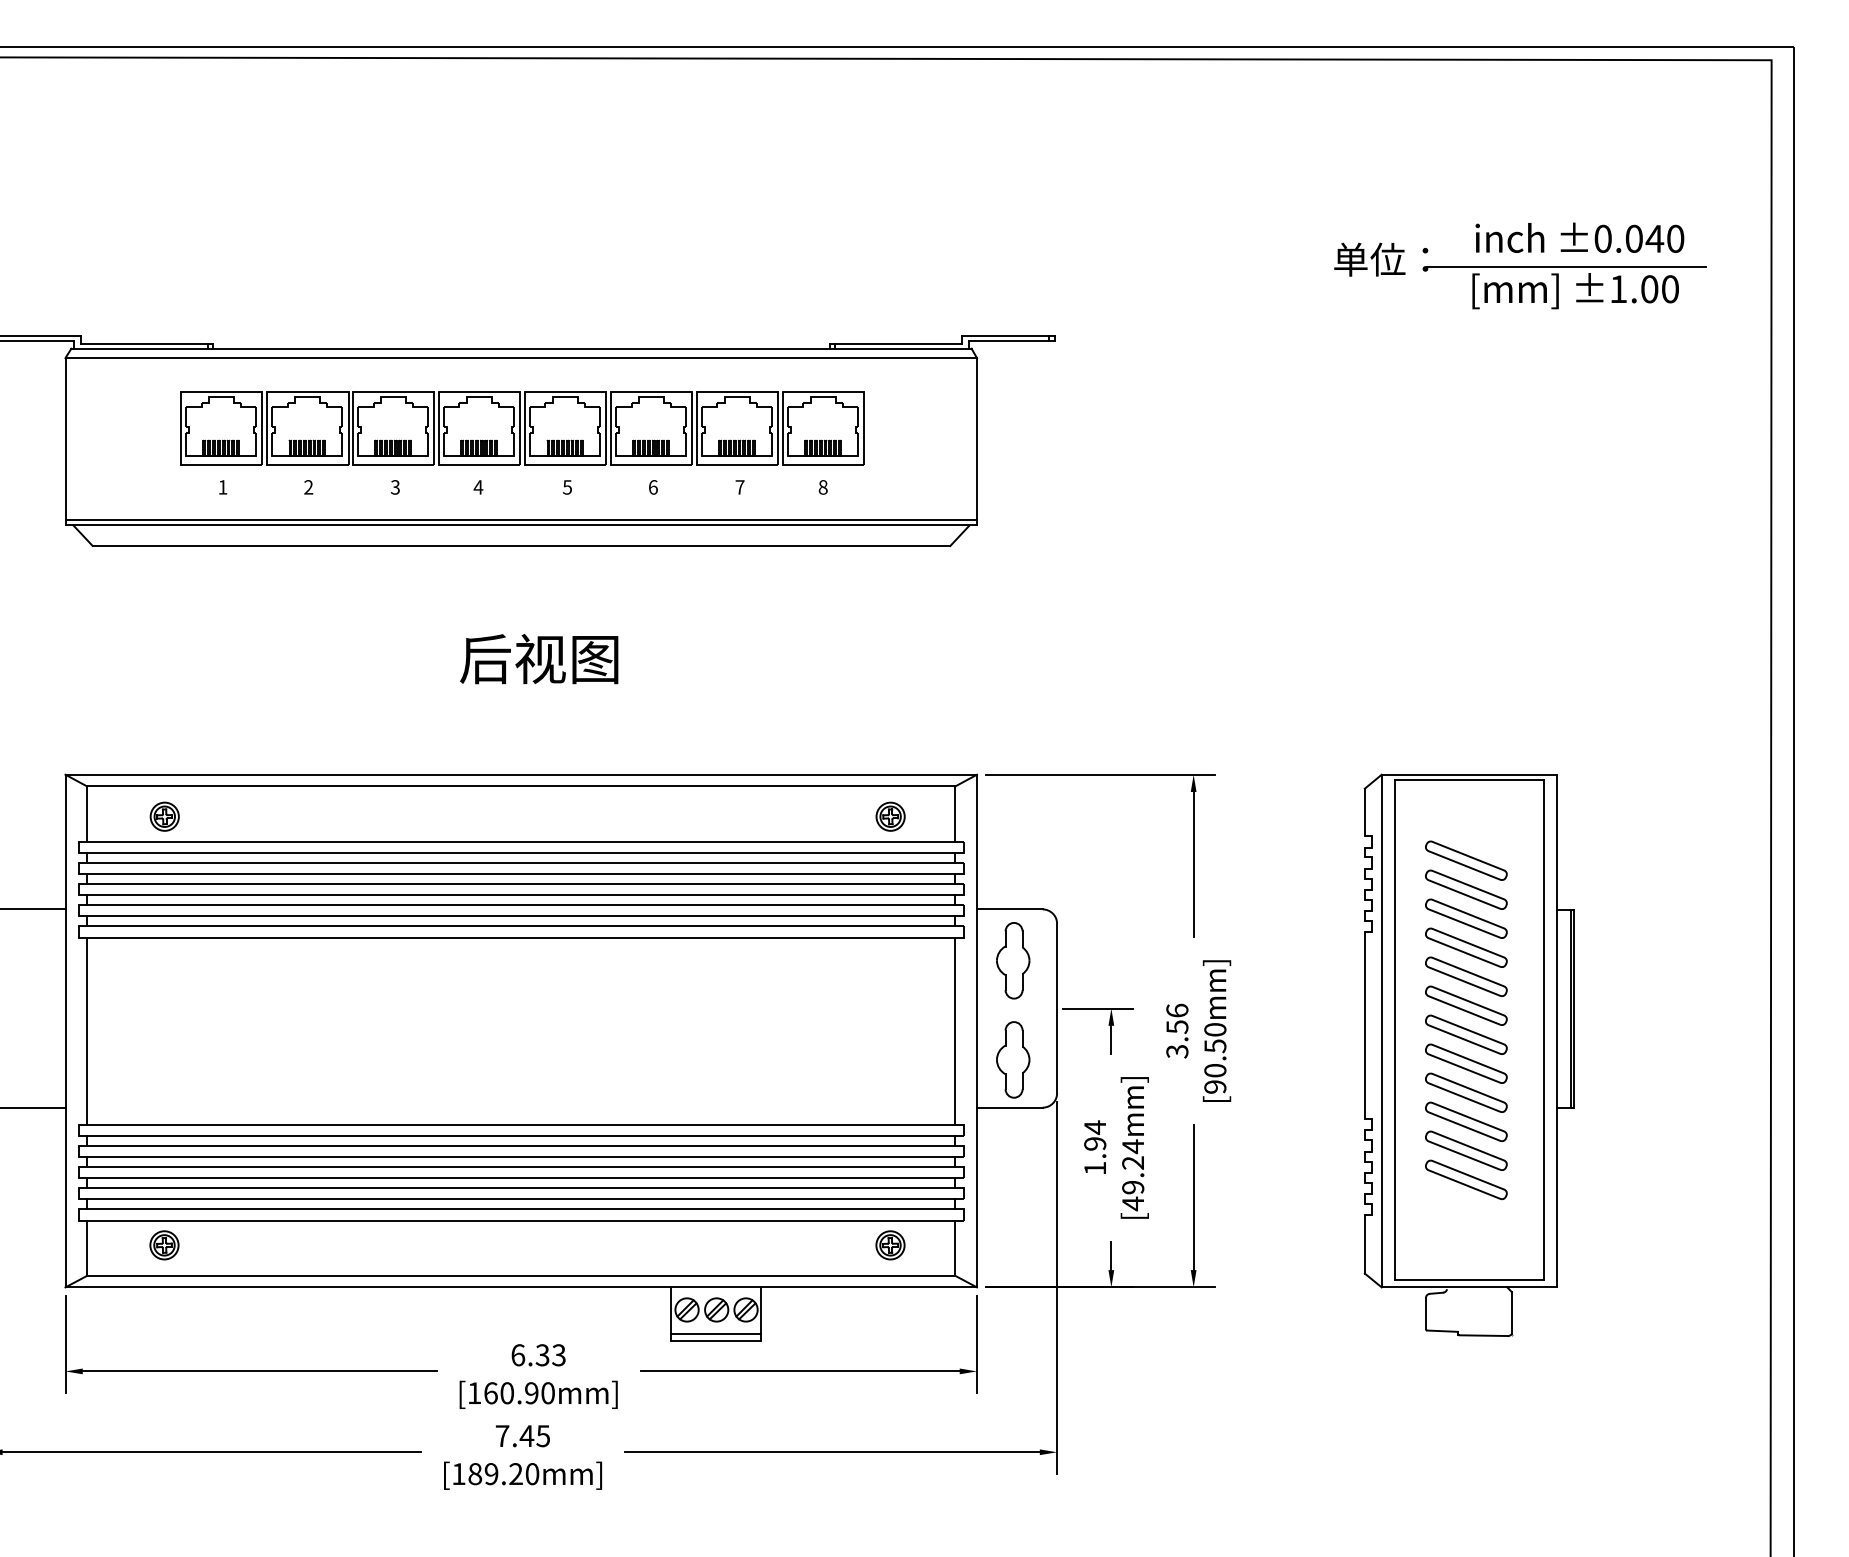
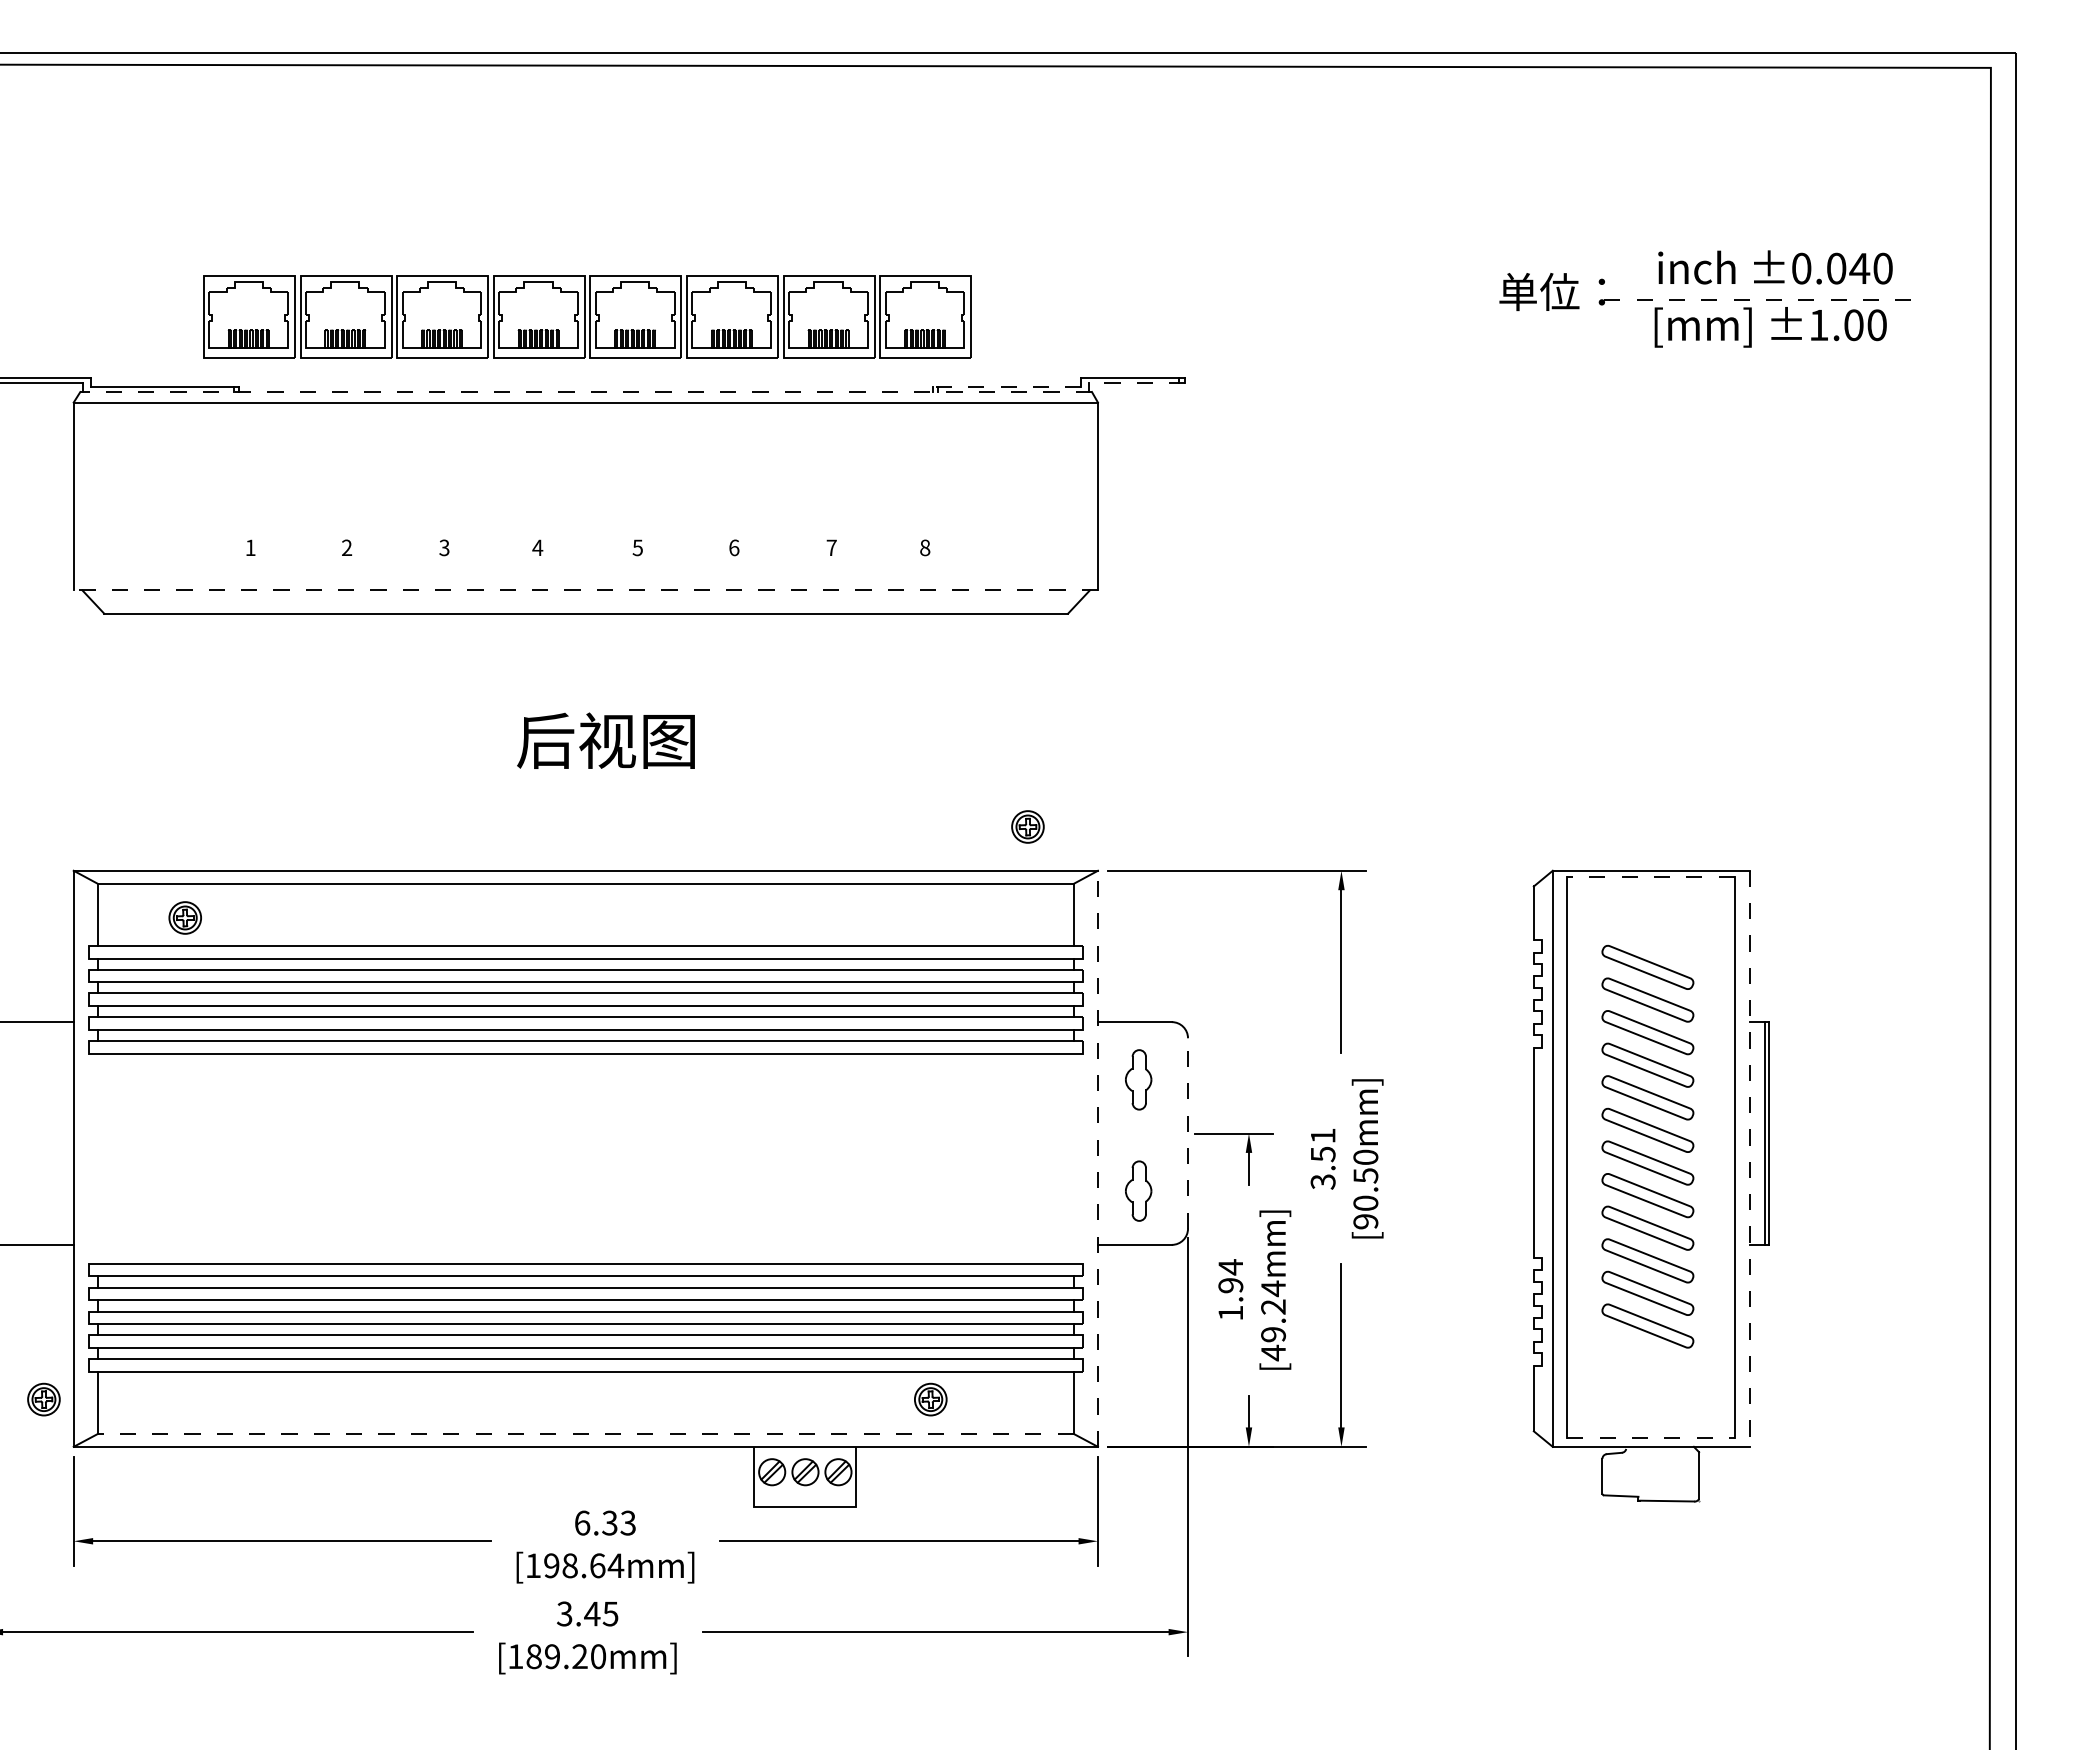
line: (1566, 267) -> (1760, 300), solid -> dashed
line: (1011, 340) -> (1136, 382), solid -> dashed
line: (895, 343) -> (1006, 386), solid -> dashed
line: (521, 349) -> (586, 392), solid -> dashed
part: (522, 428) -> (587, 316), moved
line: (520, 519) -> (585, 583), removed
line: (520, 525) -> (585, 590), solid -> dashed
line: (1468, 779) -> (1650, 876), solid -> dashed
part: (890, 816) -> (1027, 826), moved
part: (1013, 960) -> (1138, 1079), size x0.7
line: (1057, 1008) -> (1188, 1133), solid -> dashed
text: (1176, 1010) -> (1322, 1135), 3.56 -> 3.51
line: (86, 1030) -> (97, 1158), removed
line: (955, 1030) -> (1073, 1158), removed
line: (976, 1030) -> (1097, 1158), solid -> dashed
line: (1557, 1031) -> (1750, 1159), solid -> dashed
part: (1013, 1059) -> (1138, 1190), size x0.7
part: (164, 1245) -> (43, 1399), moved
part: (890, 1245) -> (930, 1399), moved
line: (520, 1275) -> (585, 1433), solid -> dashed
line: (1468, 1279) -> (1650, 1438), solid -> dashed
line: (715, 1334) -> (804, 1499), removed
text: (520, 1392) -> (584, 1565), [160.90mm] -> [198.64mm]
text: (502, 1435) -> (564, 1613), 7.45 -> 3.45

